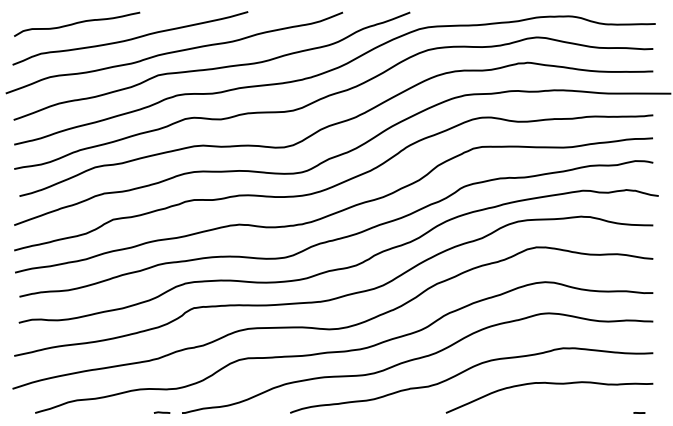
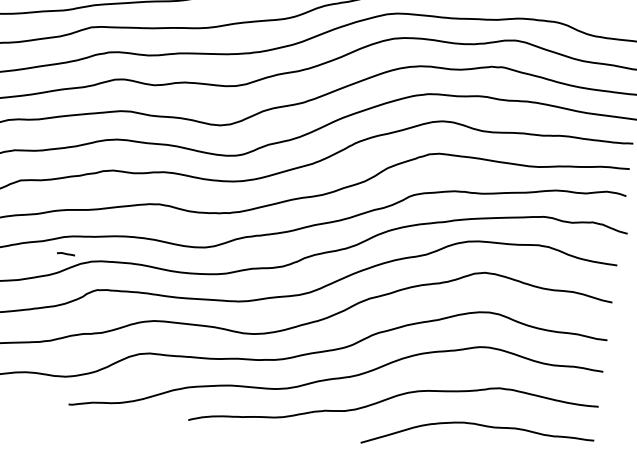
line: (161, 412) -> (65, 253), moved

